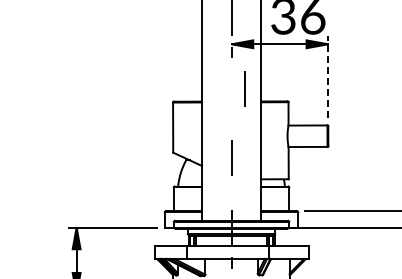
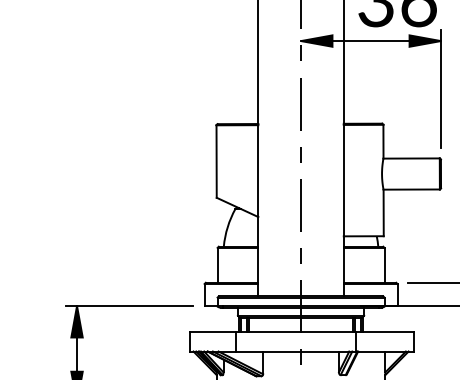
line: (328, 77) -> (441, 89), dashed -> solid
line: (244, 88) -> (300, 103), moved
curve: (231, 122) -> (300, 154), added
line: (231, 192) -> (300, 255), added

